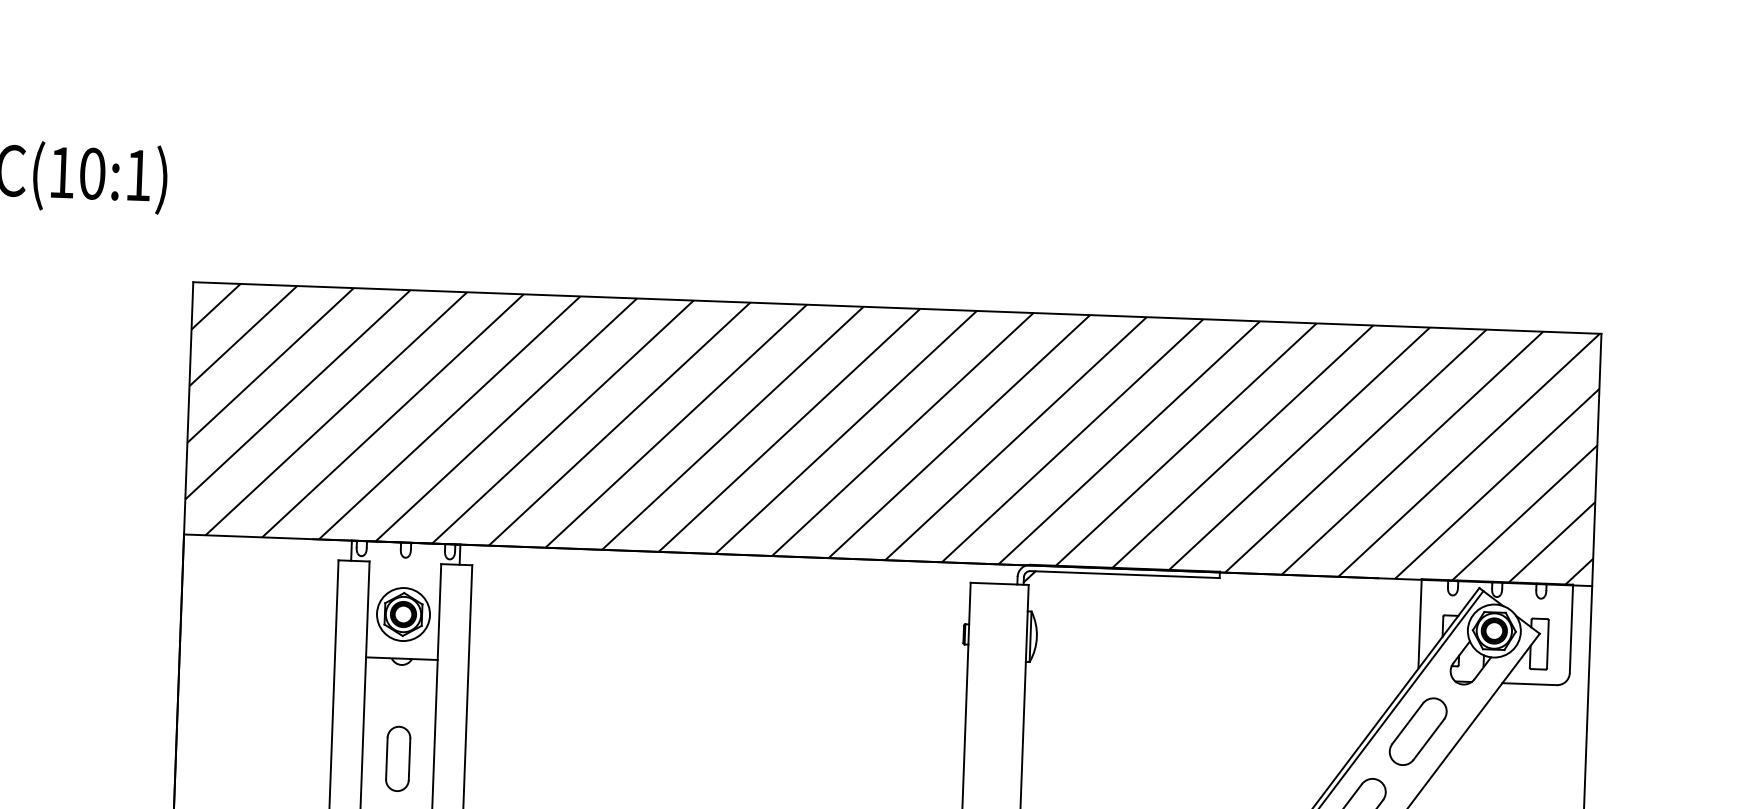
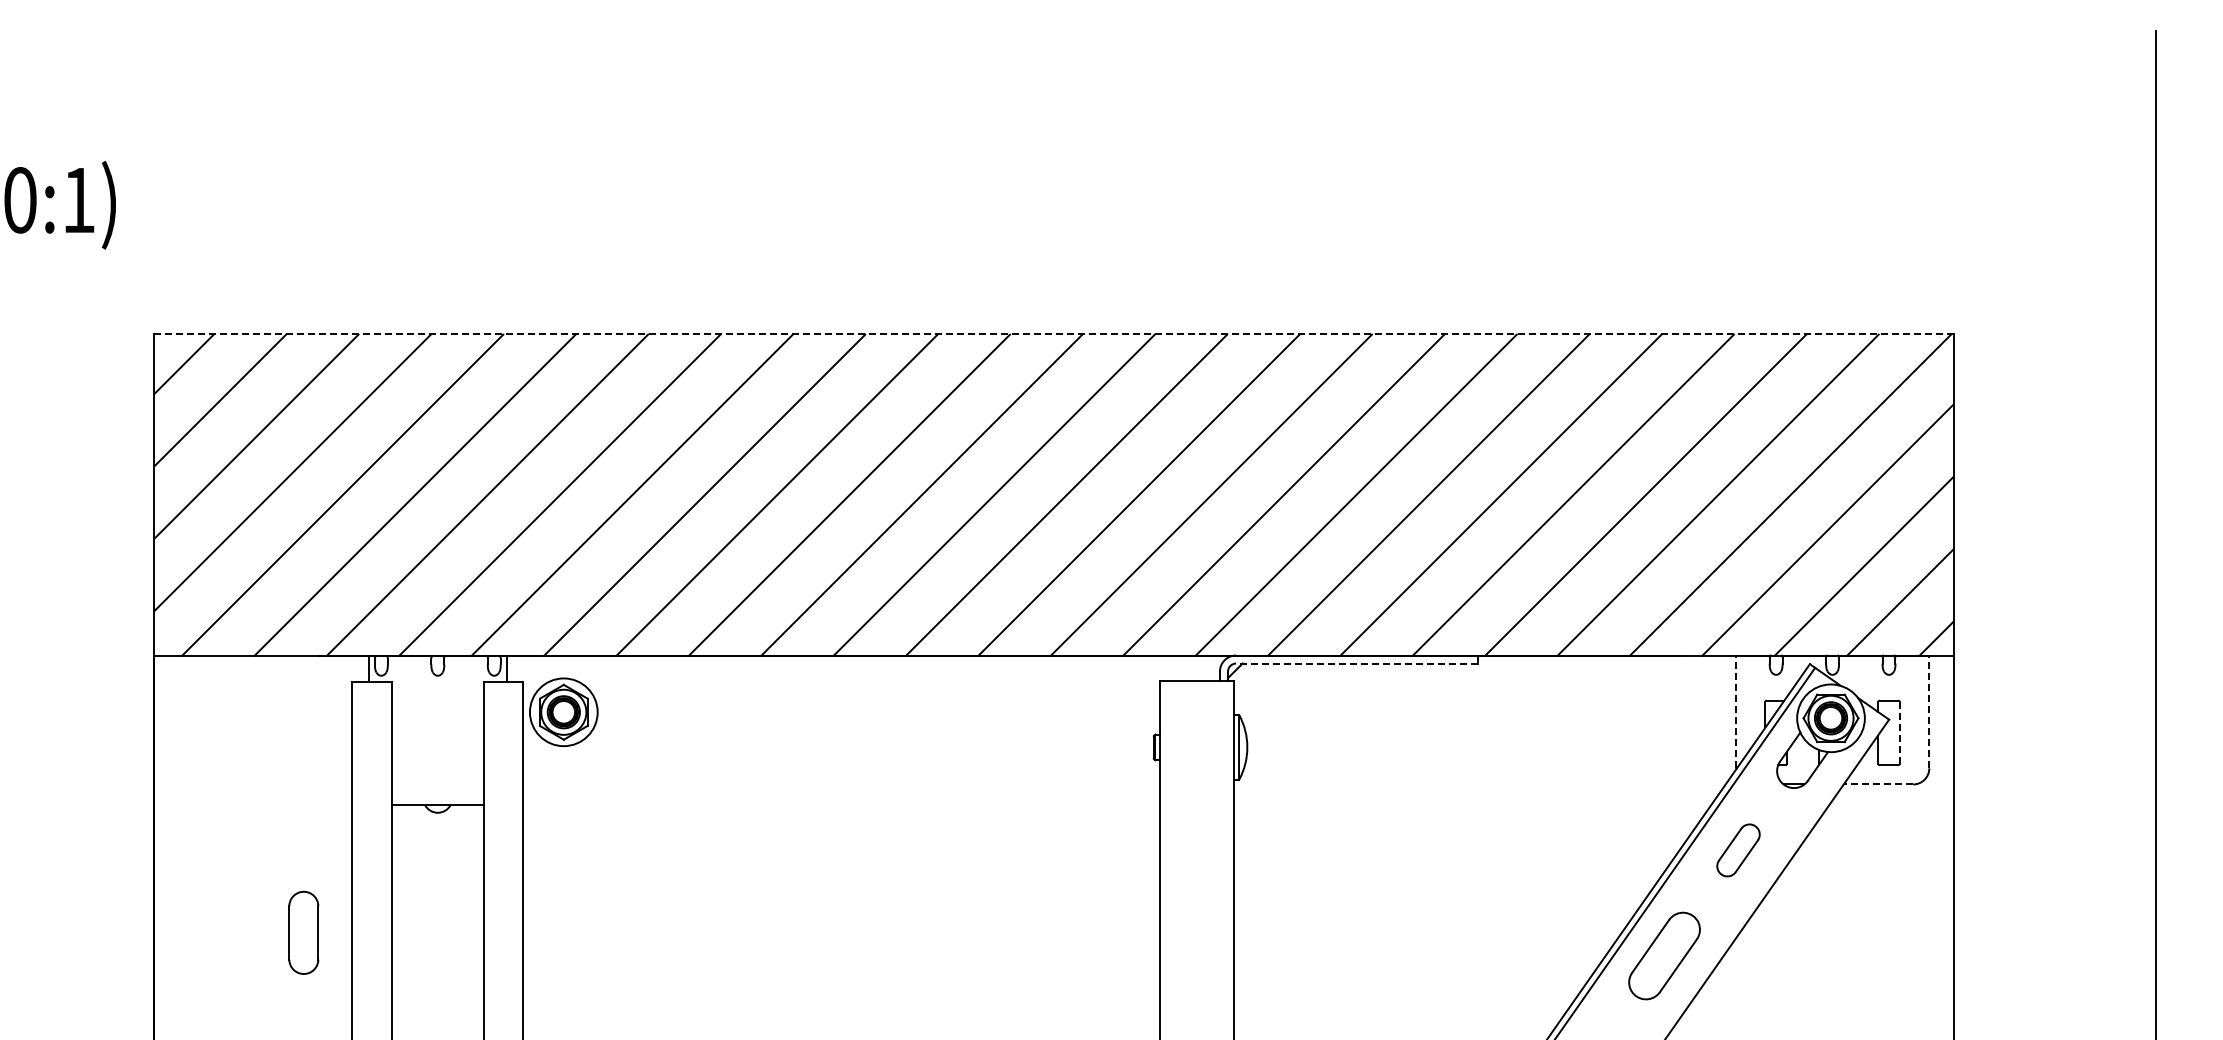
line: (897, 307) -> (1053, 333), solid -> dashed
line: (1124, 574) -> (1356, 663), solid -> dashed
part: (403, 613) -> (563, 711), moved
line: (1419, 622) -> (1735, 711), solid -> dashed
line: (1571, 628) -> (1929, 711), solid -> dashed
line: (1547, 644) -> (1899, 732), solid -> dashed
line: (1529, 684) -> (1878, 784), solid -> dashed
part: (1418, 731) -> (1738, 850), size x0.6
part: (397, 758) -> (303, 932), moved

